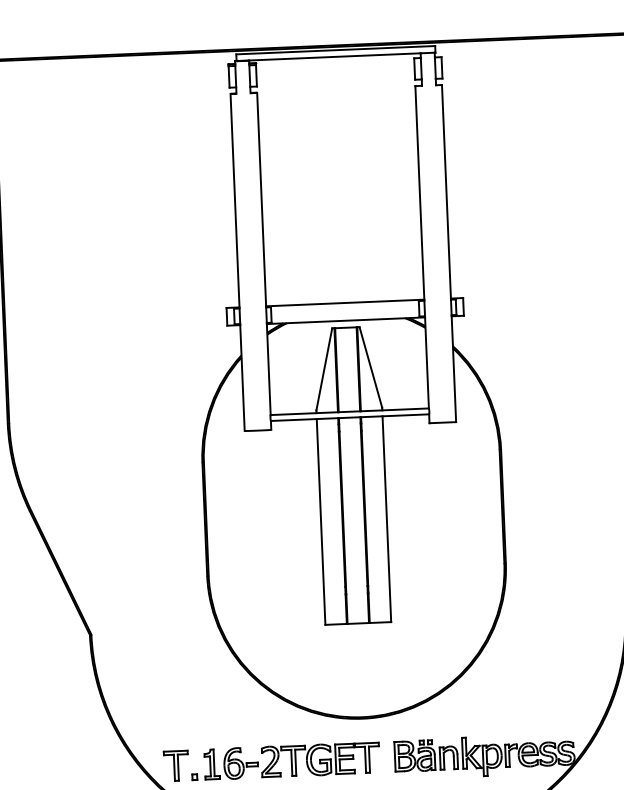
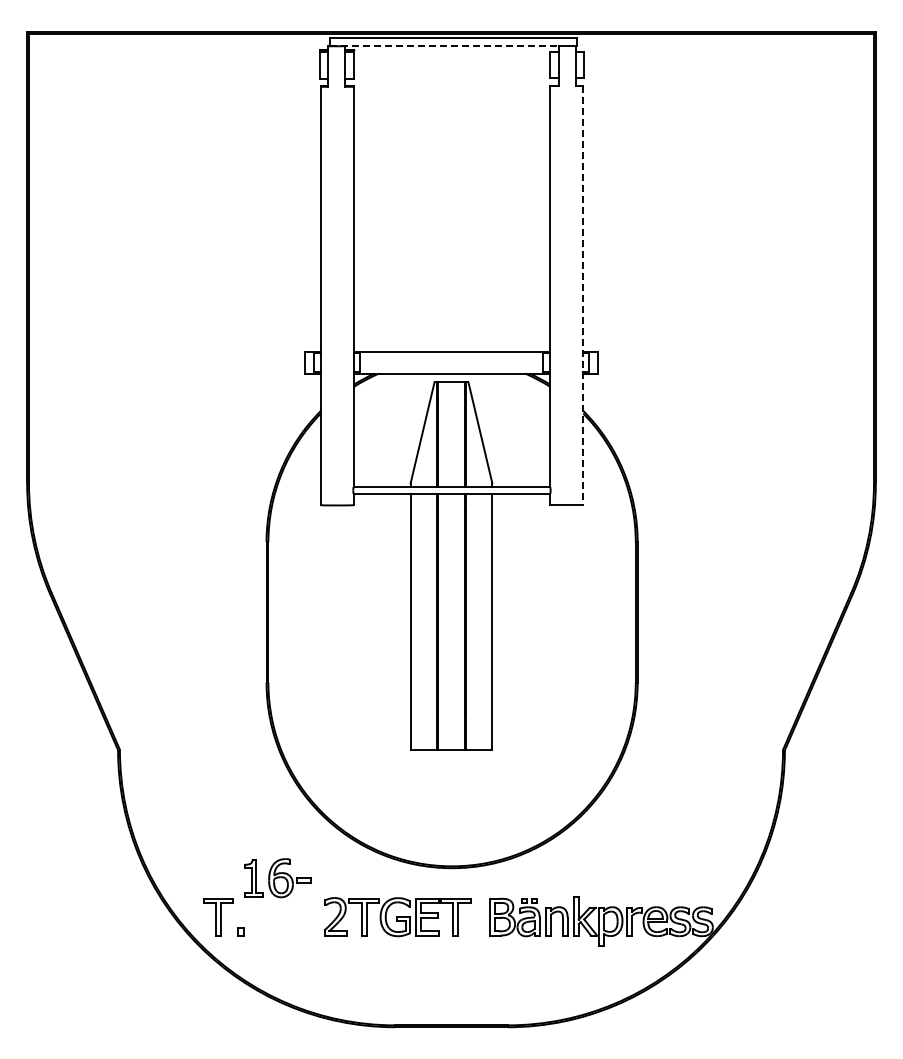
line: (328, 56) -> (444, 45), solid -> dashed
line: (449, 254) -> (583, 296), solid -> dashed
part: (231, 763) -> (277, 878), moved

